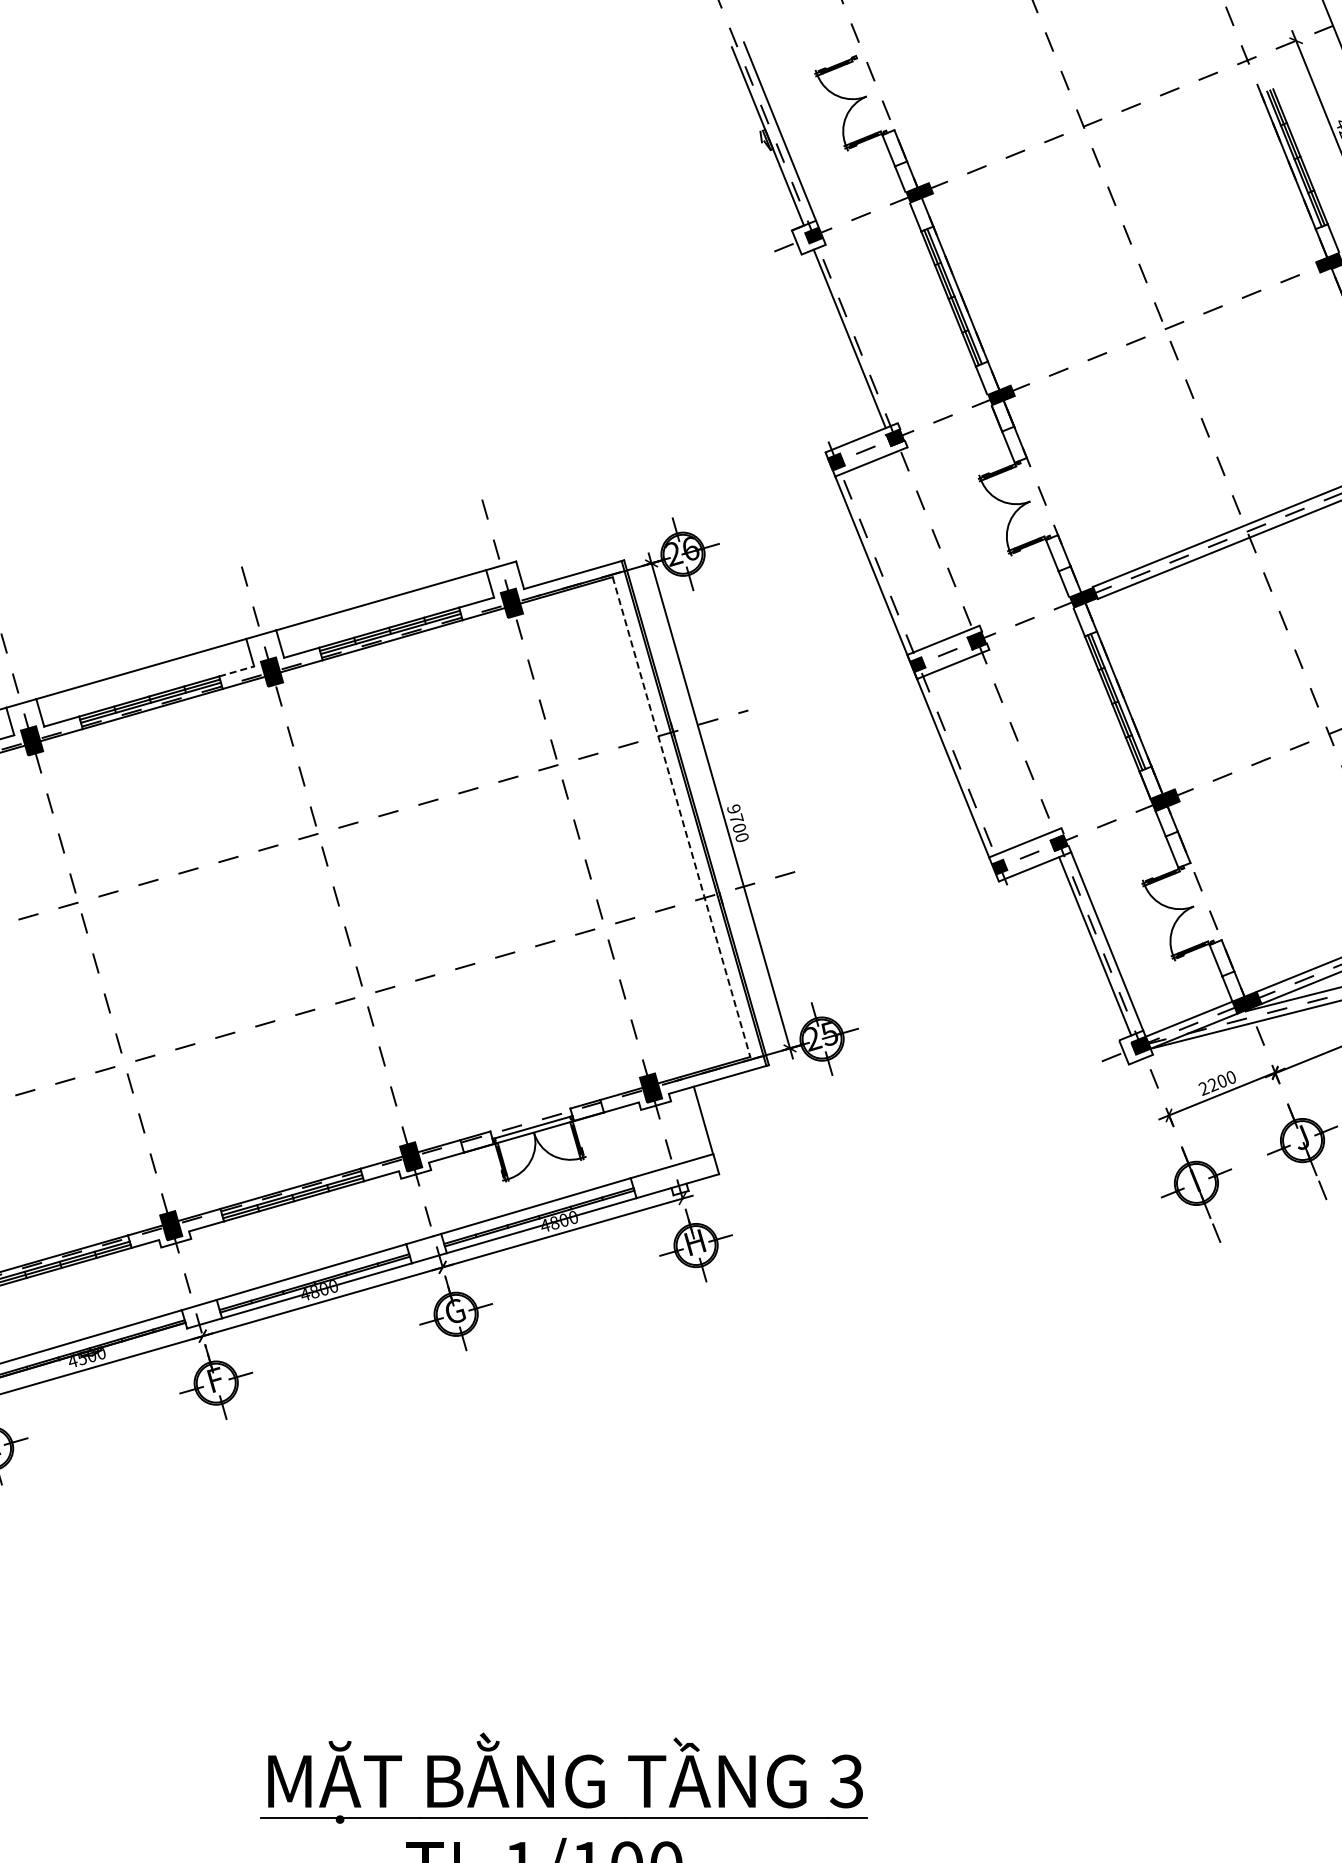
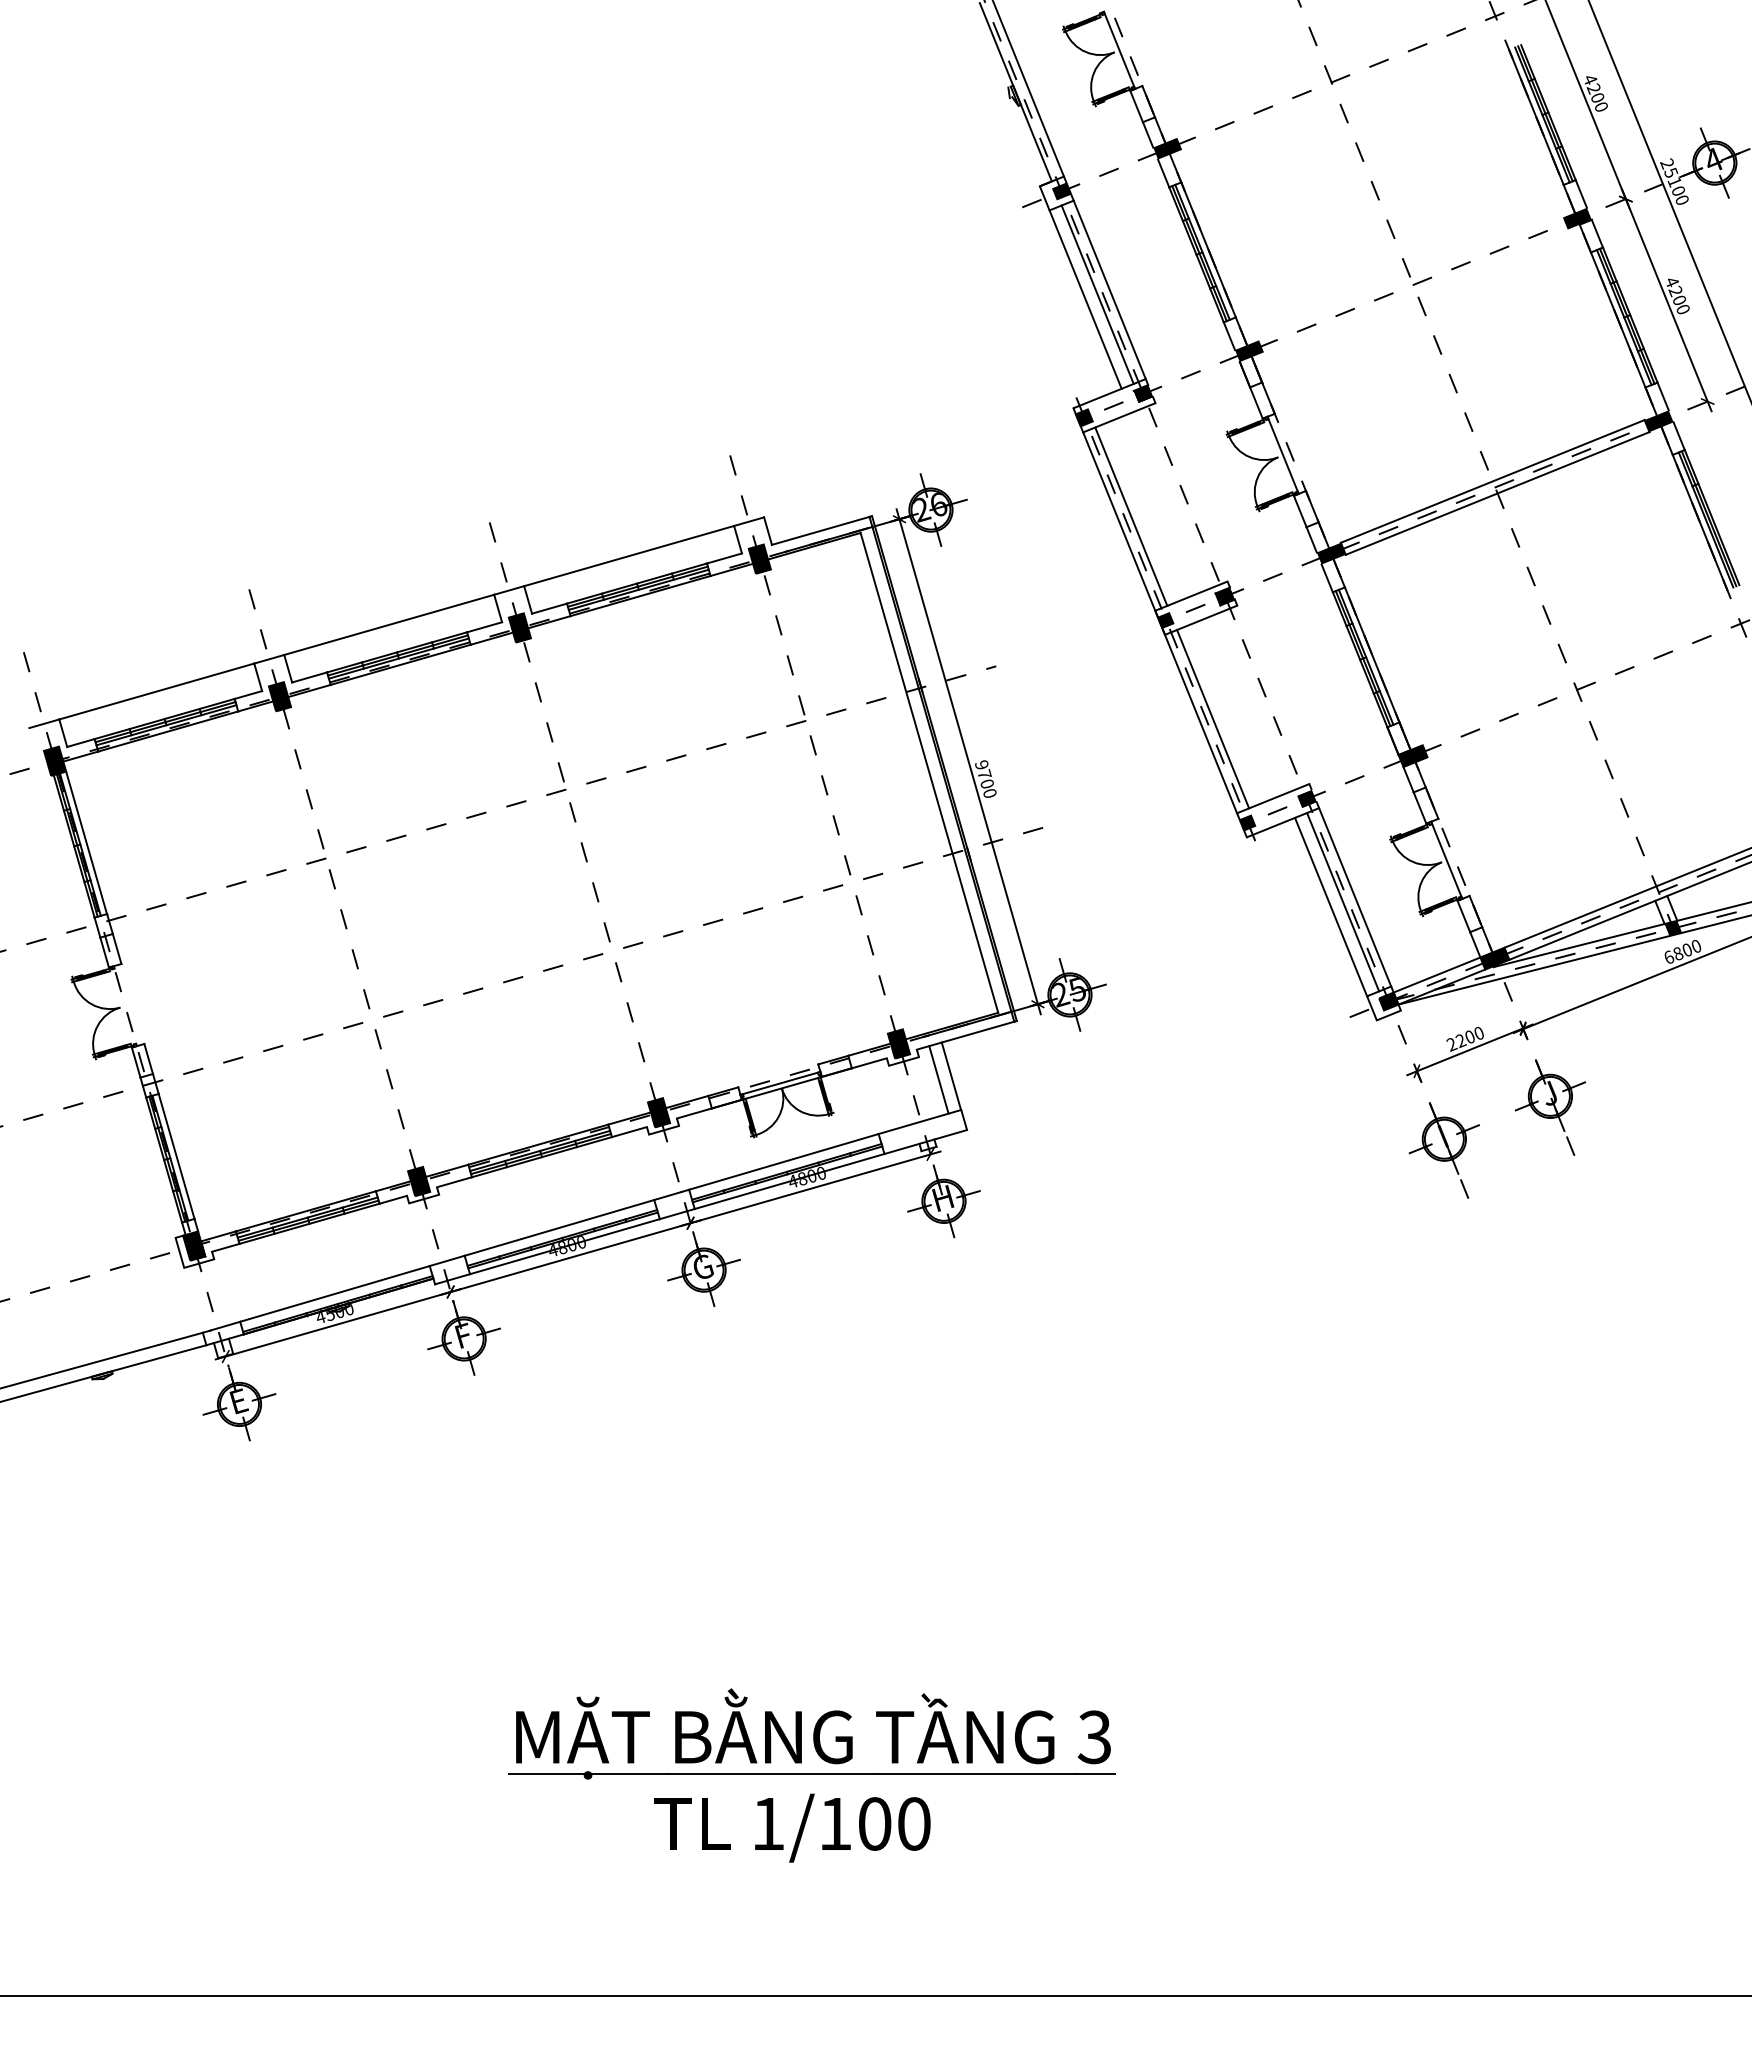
line: (871, 93) -> (1119, 49), added
line: (861, 333) -> (1109, 289), added
line: (837, 343) -> (1085, 299), added
line: (1034, 498) -> (1282, 454), added
line: (883, 560) -> (1131, 516), added
line: (237, 671) -> (485, 627), dashed -> solid
line: (965, 763) -> (1213, 719), added
line: (681, 816) -> (929, 772), dashed -> solid
line: (1198, 903) -> (1446, 859), added
line: (1083, 950) -> (1331, 906), added
line: (690, 1123) -> (938, 1079), added

